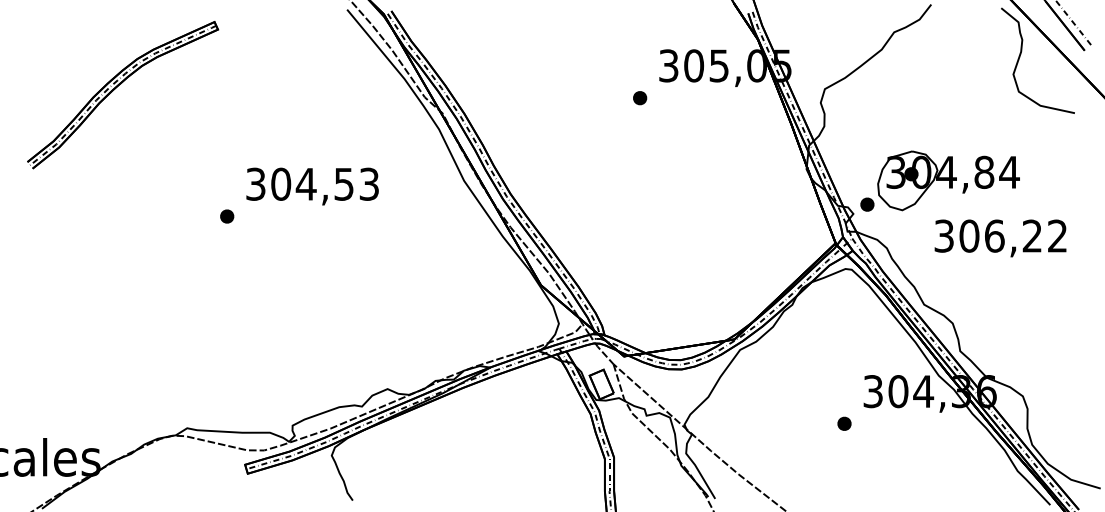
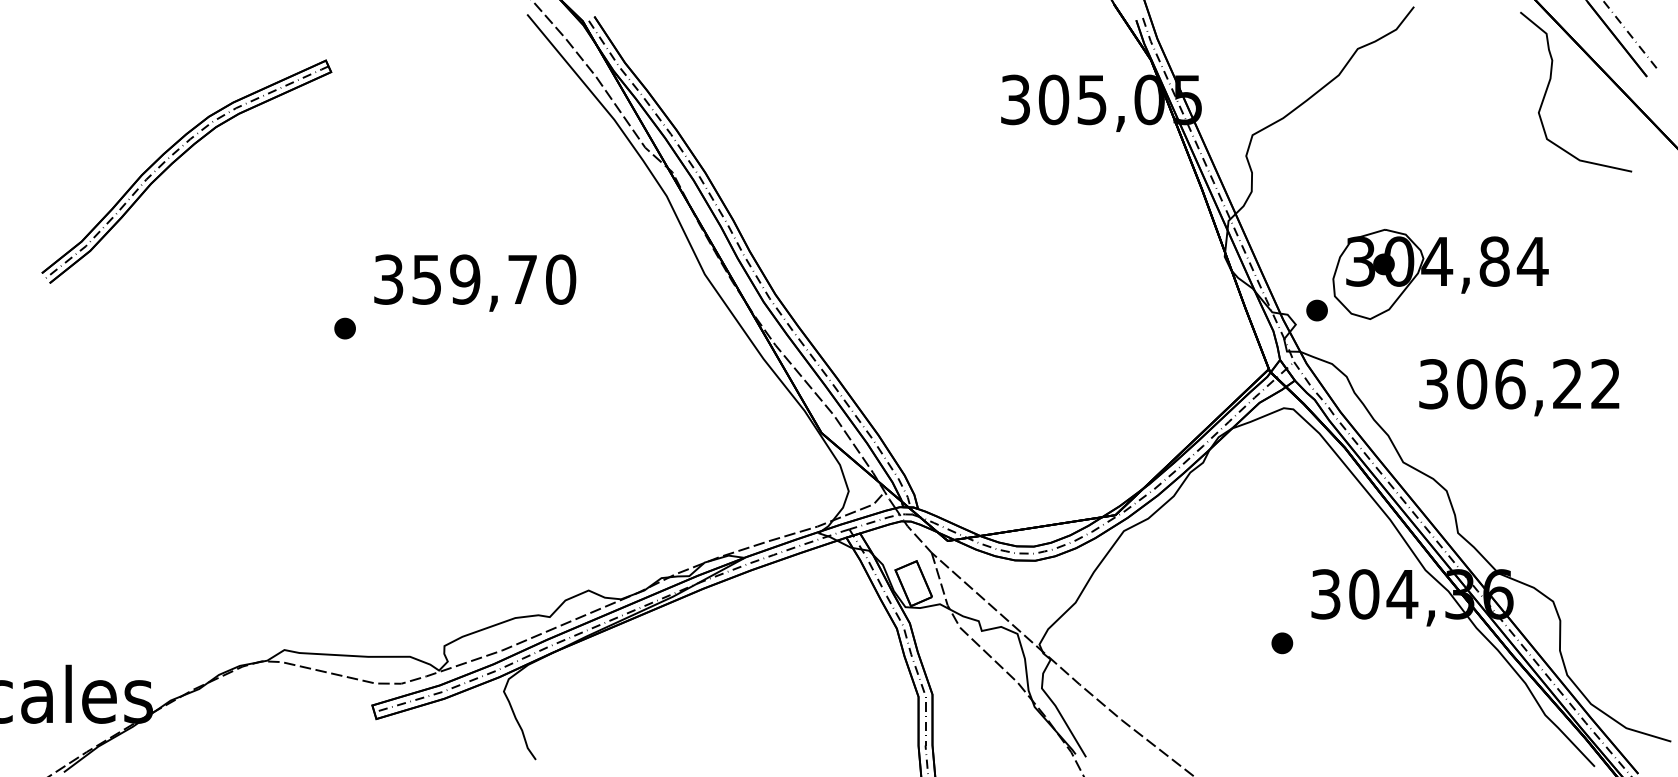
part: (116, 88) -> (177, 161), moved
part: (640, 98) -> (972, 149), removed
text: (325, 183) -> (494, 278), 304,53 -> 359,70
text: (1000, 238) -> (1519, 387), moved

